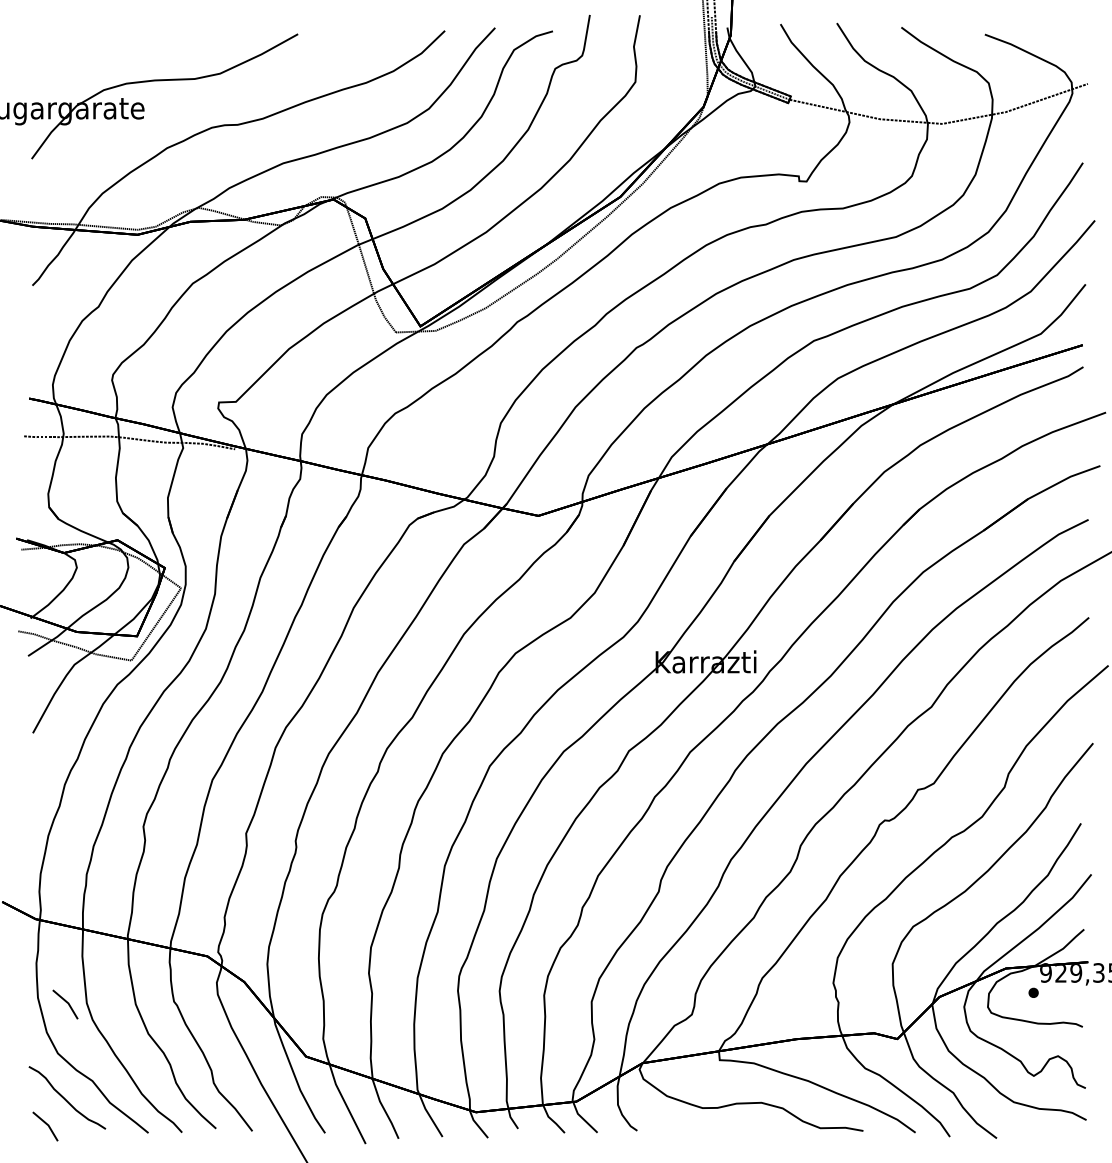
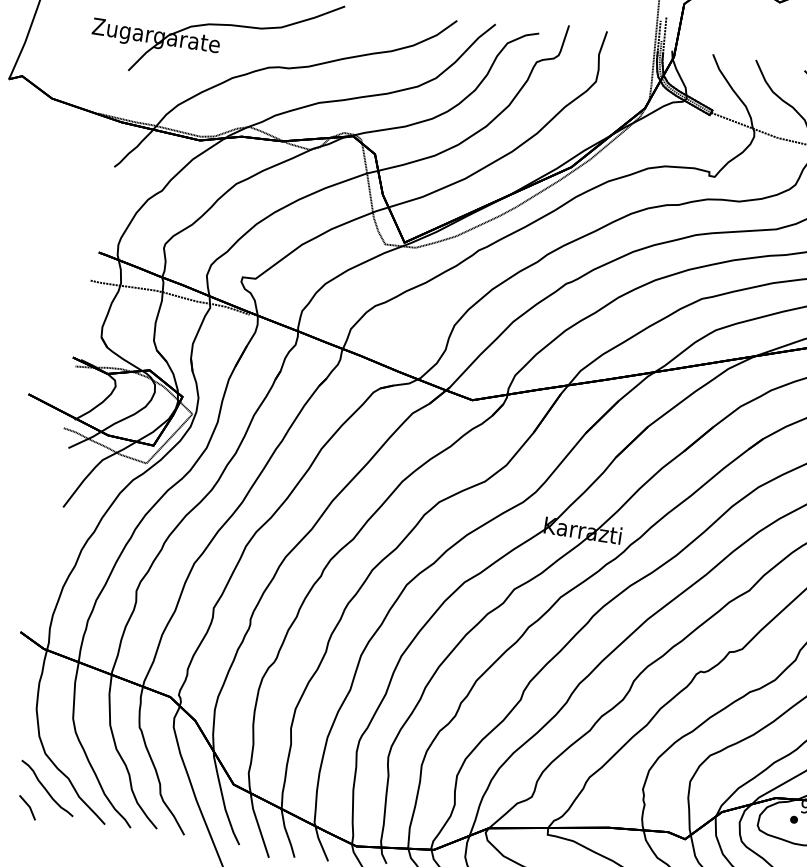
line: (65, 1002) -> (57, 715), removed

